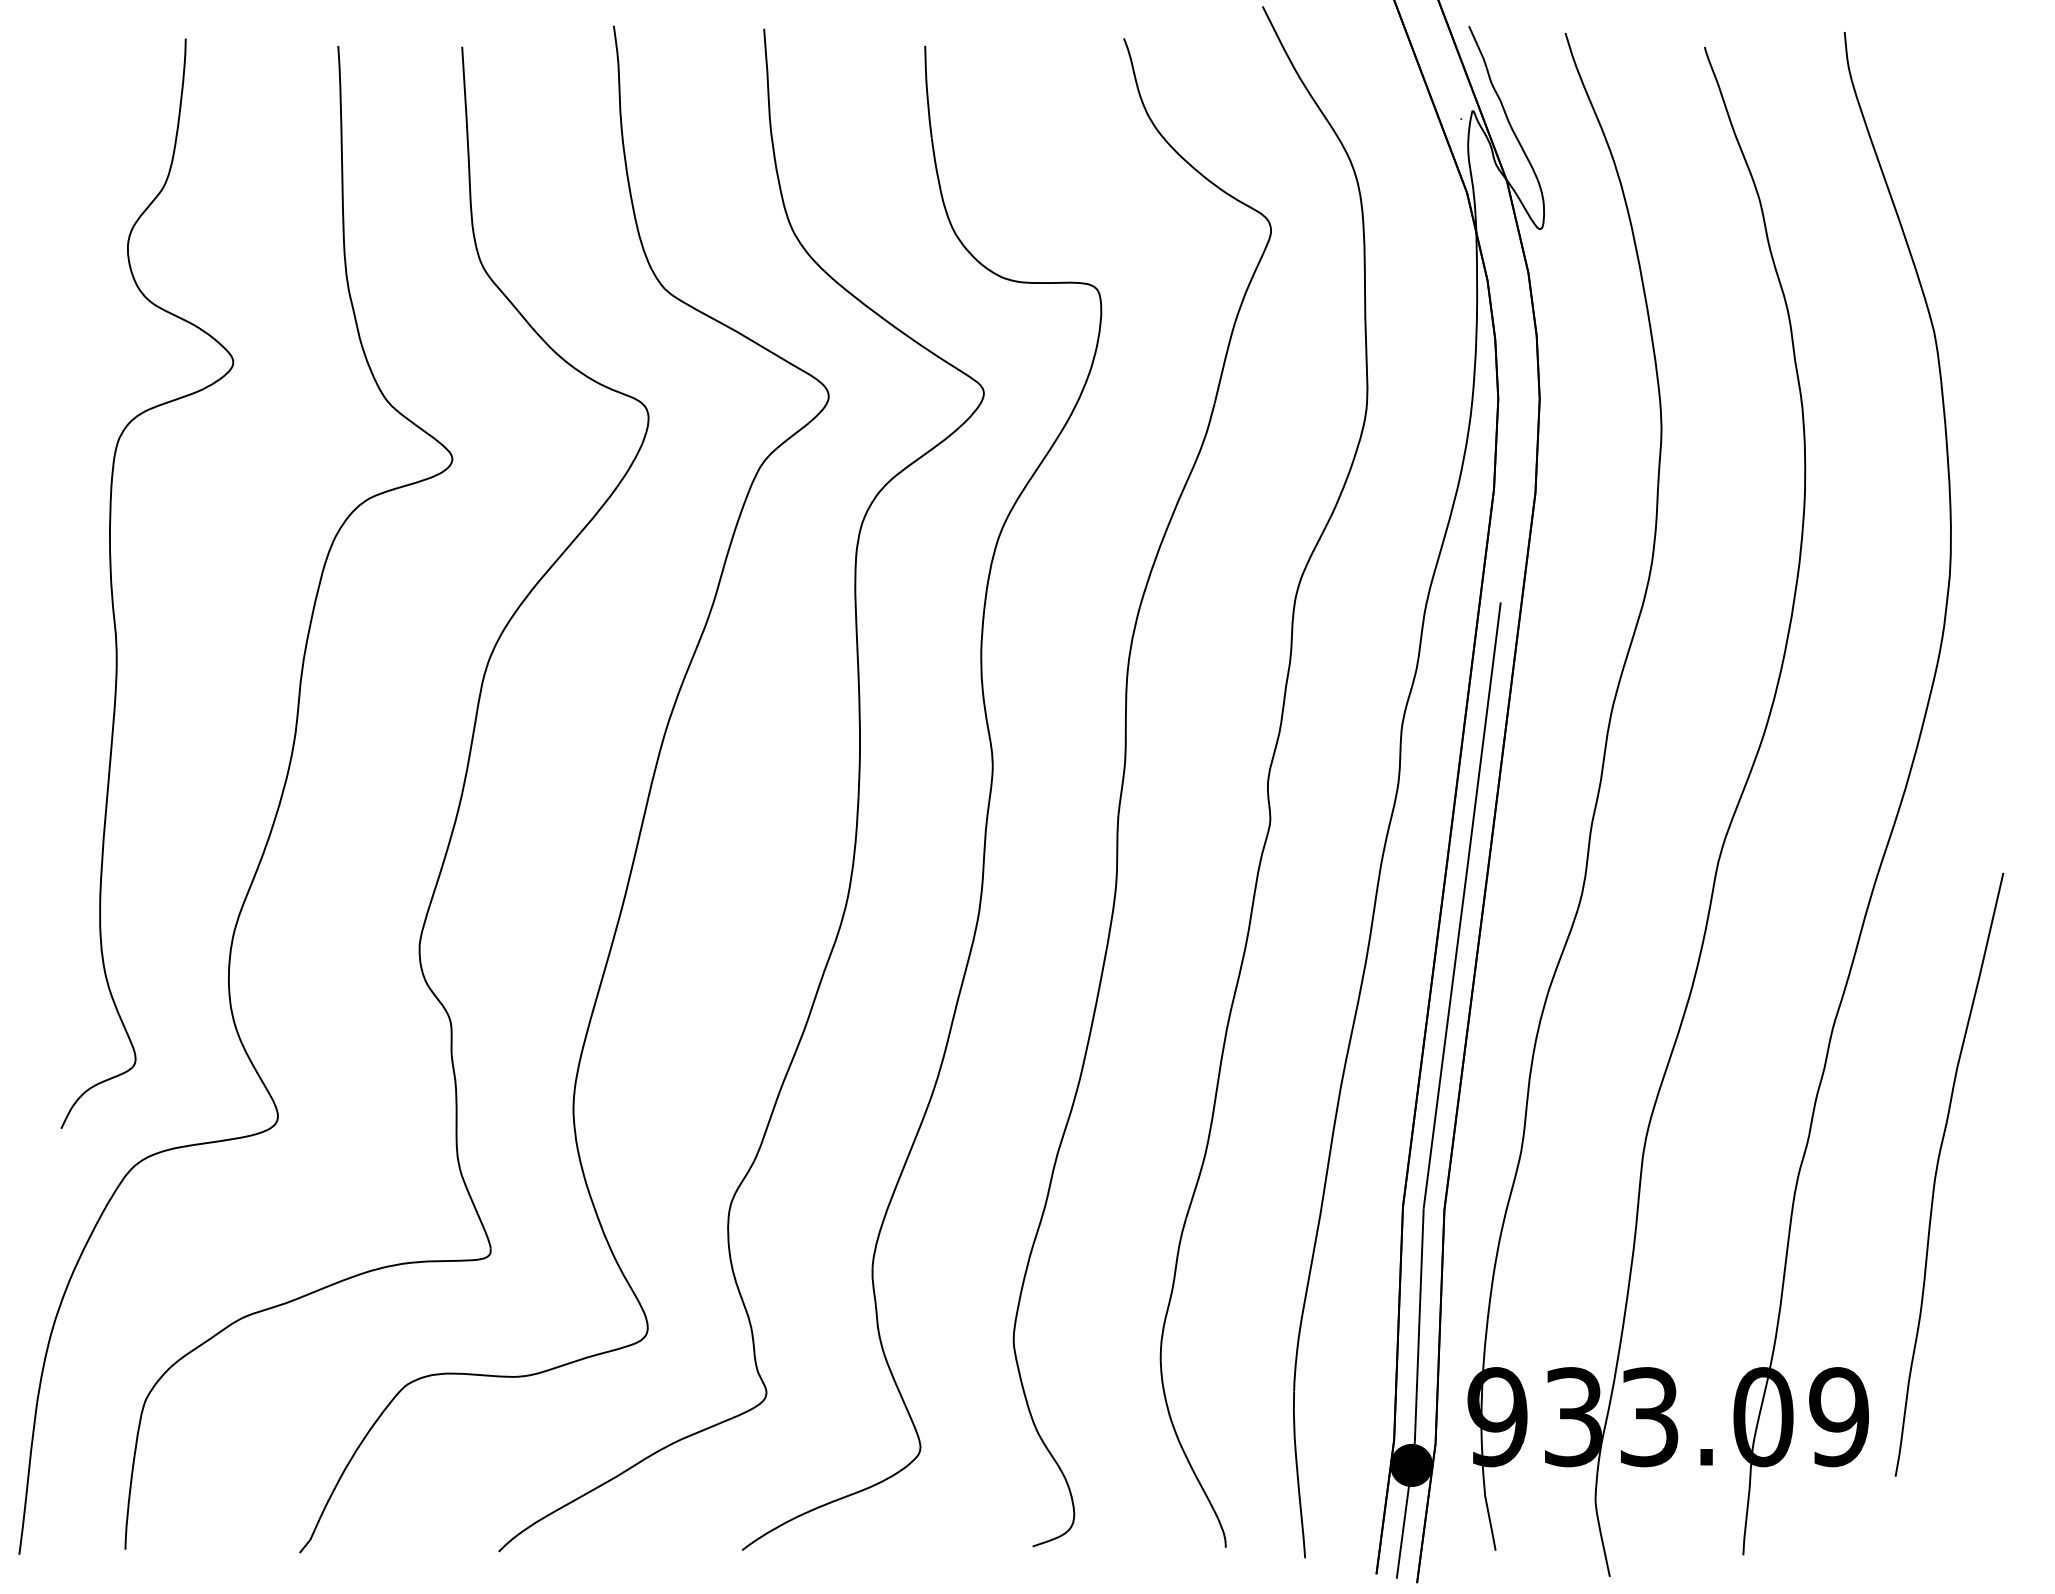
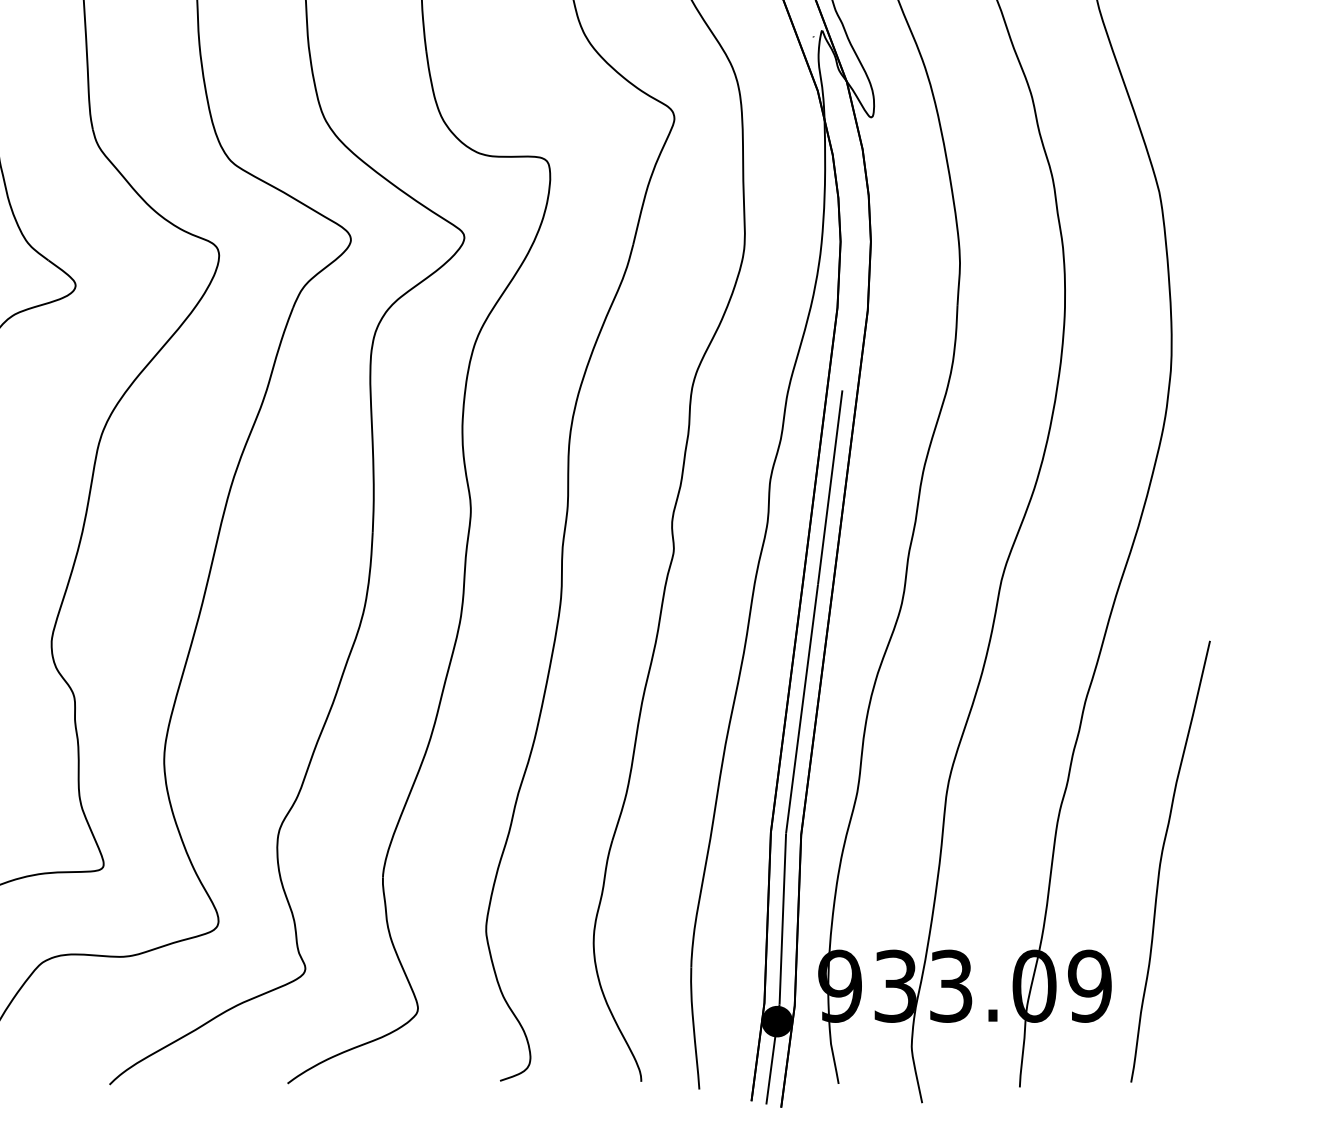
curve: (1937, 1172) -> (1161, 860), moved

